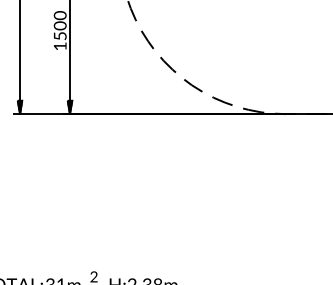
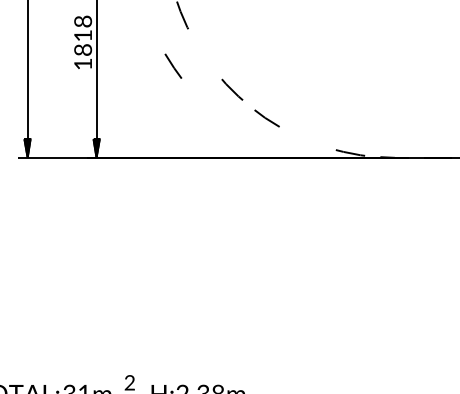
text: (59, 25) -> (82, 35), 1500 -> 1818
line: (147, 39) -> (173, 65), moved
line: (222, 100) -> (307, 138), removed

